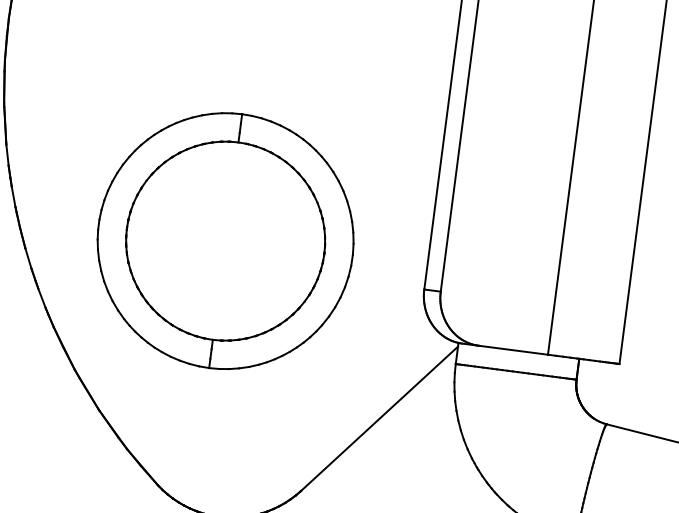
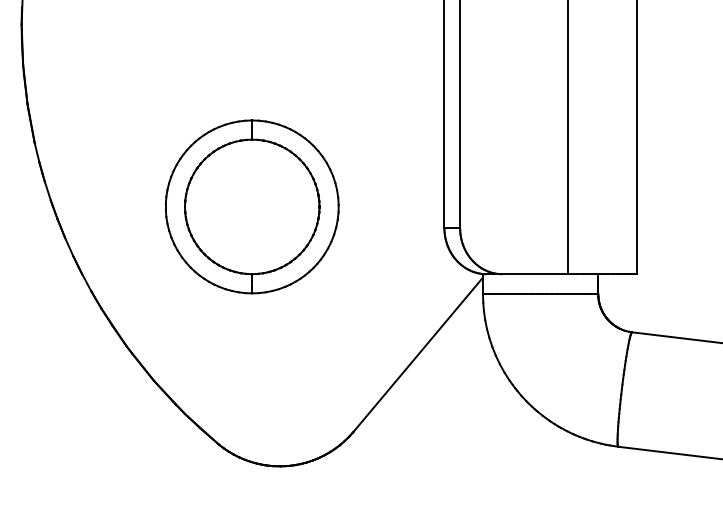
part: (226, 240) -> (252, 206), size x0.71

